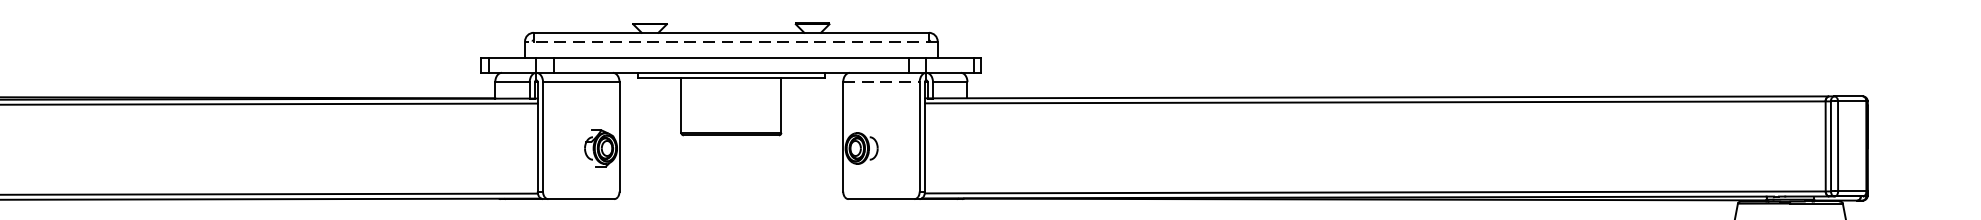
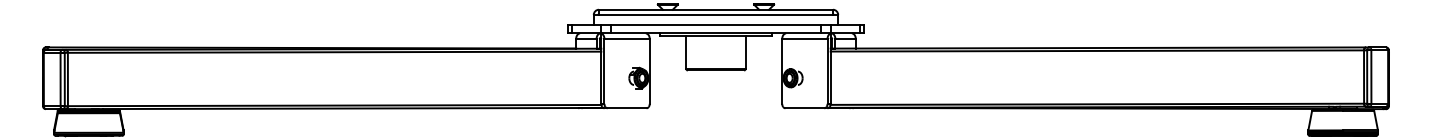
line: (730, 40) -> (715, 14), dashed -> solid
line: (880, 83) -> (804, 39), dashed -> solid

